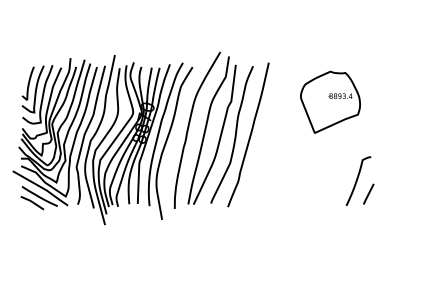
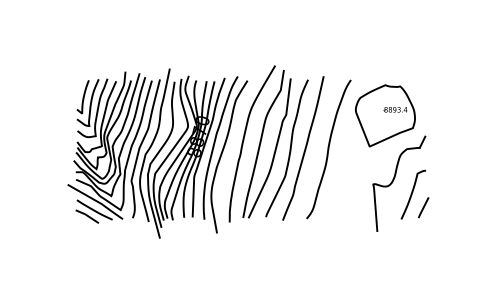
curve: (273, 135) -> (328, 149), added
curve: (339, 166) -> (394, 180), added

